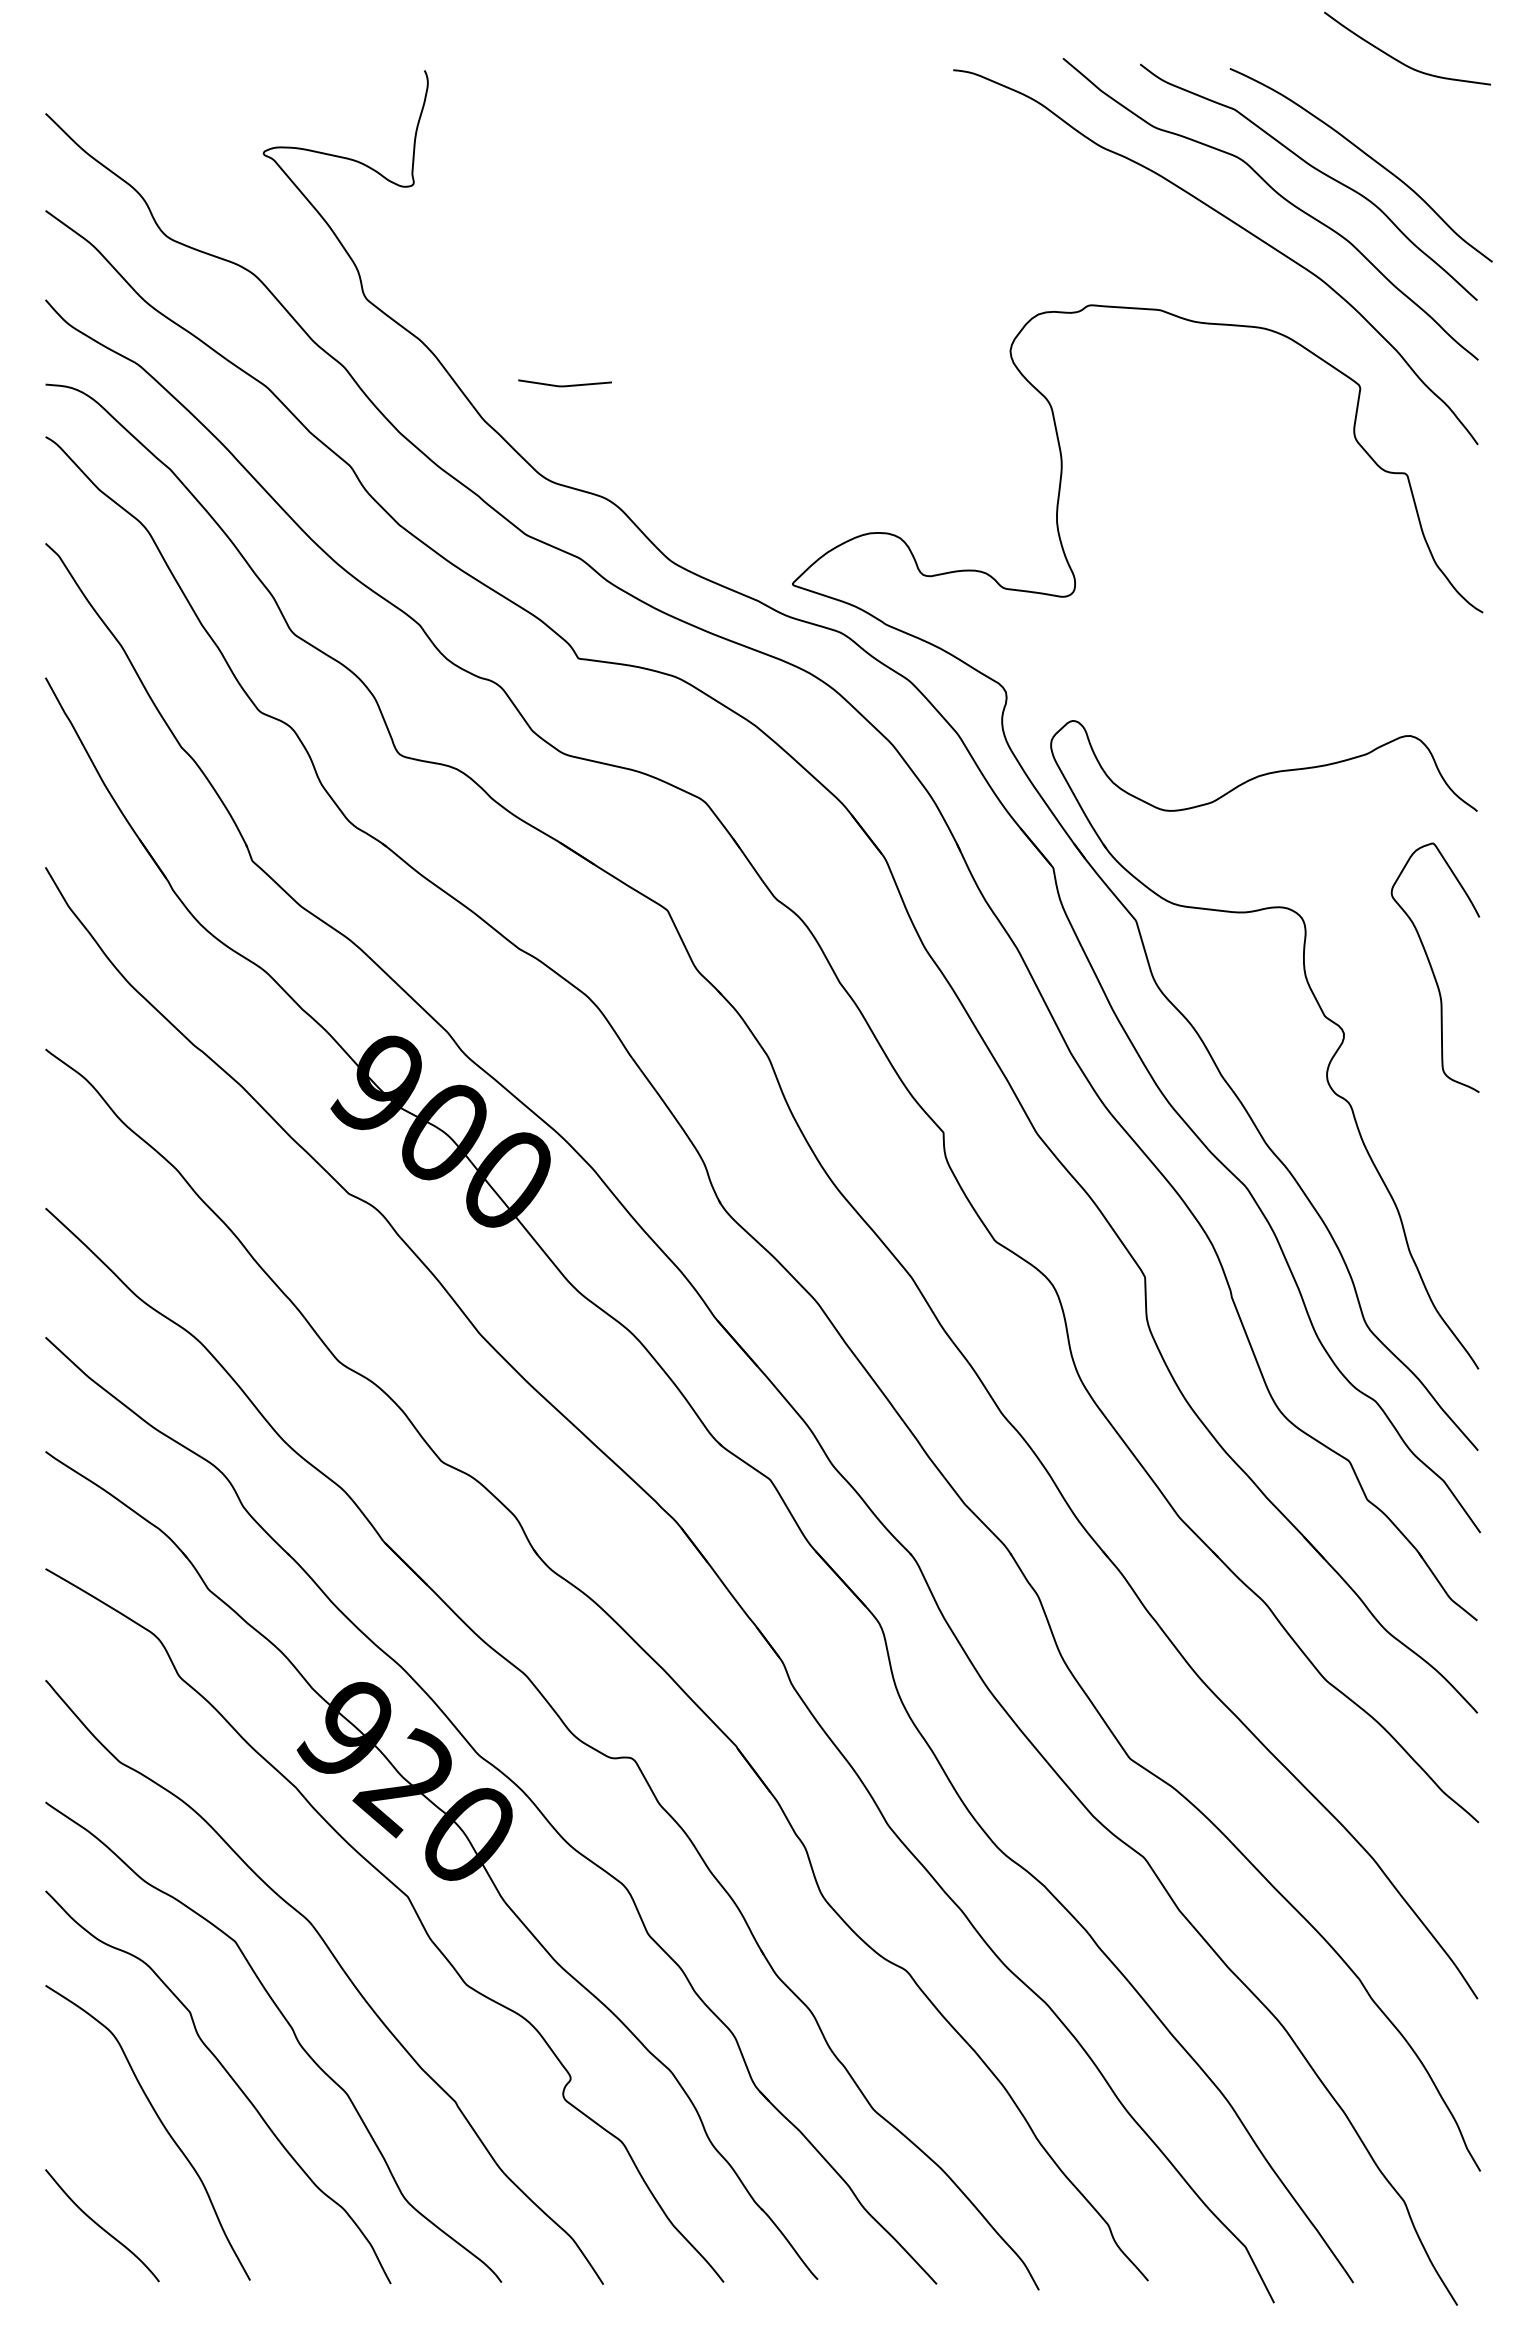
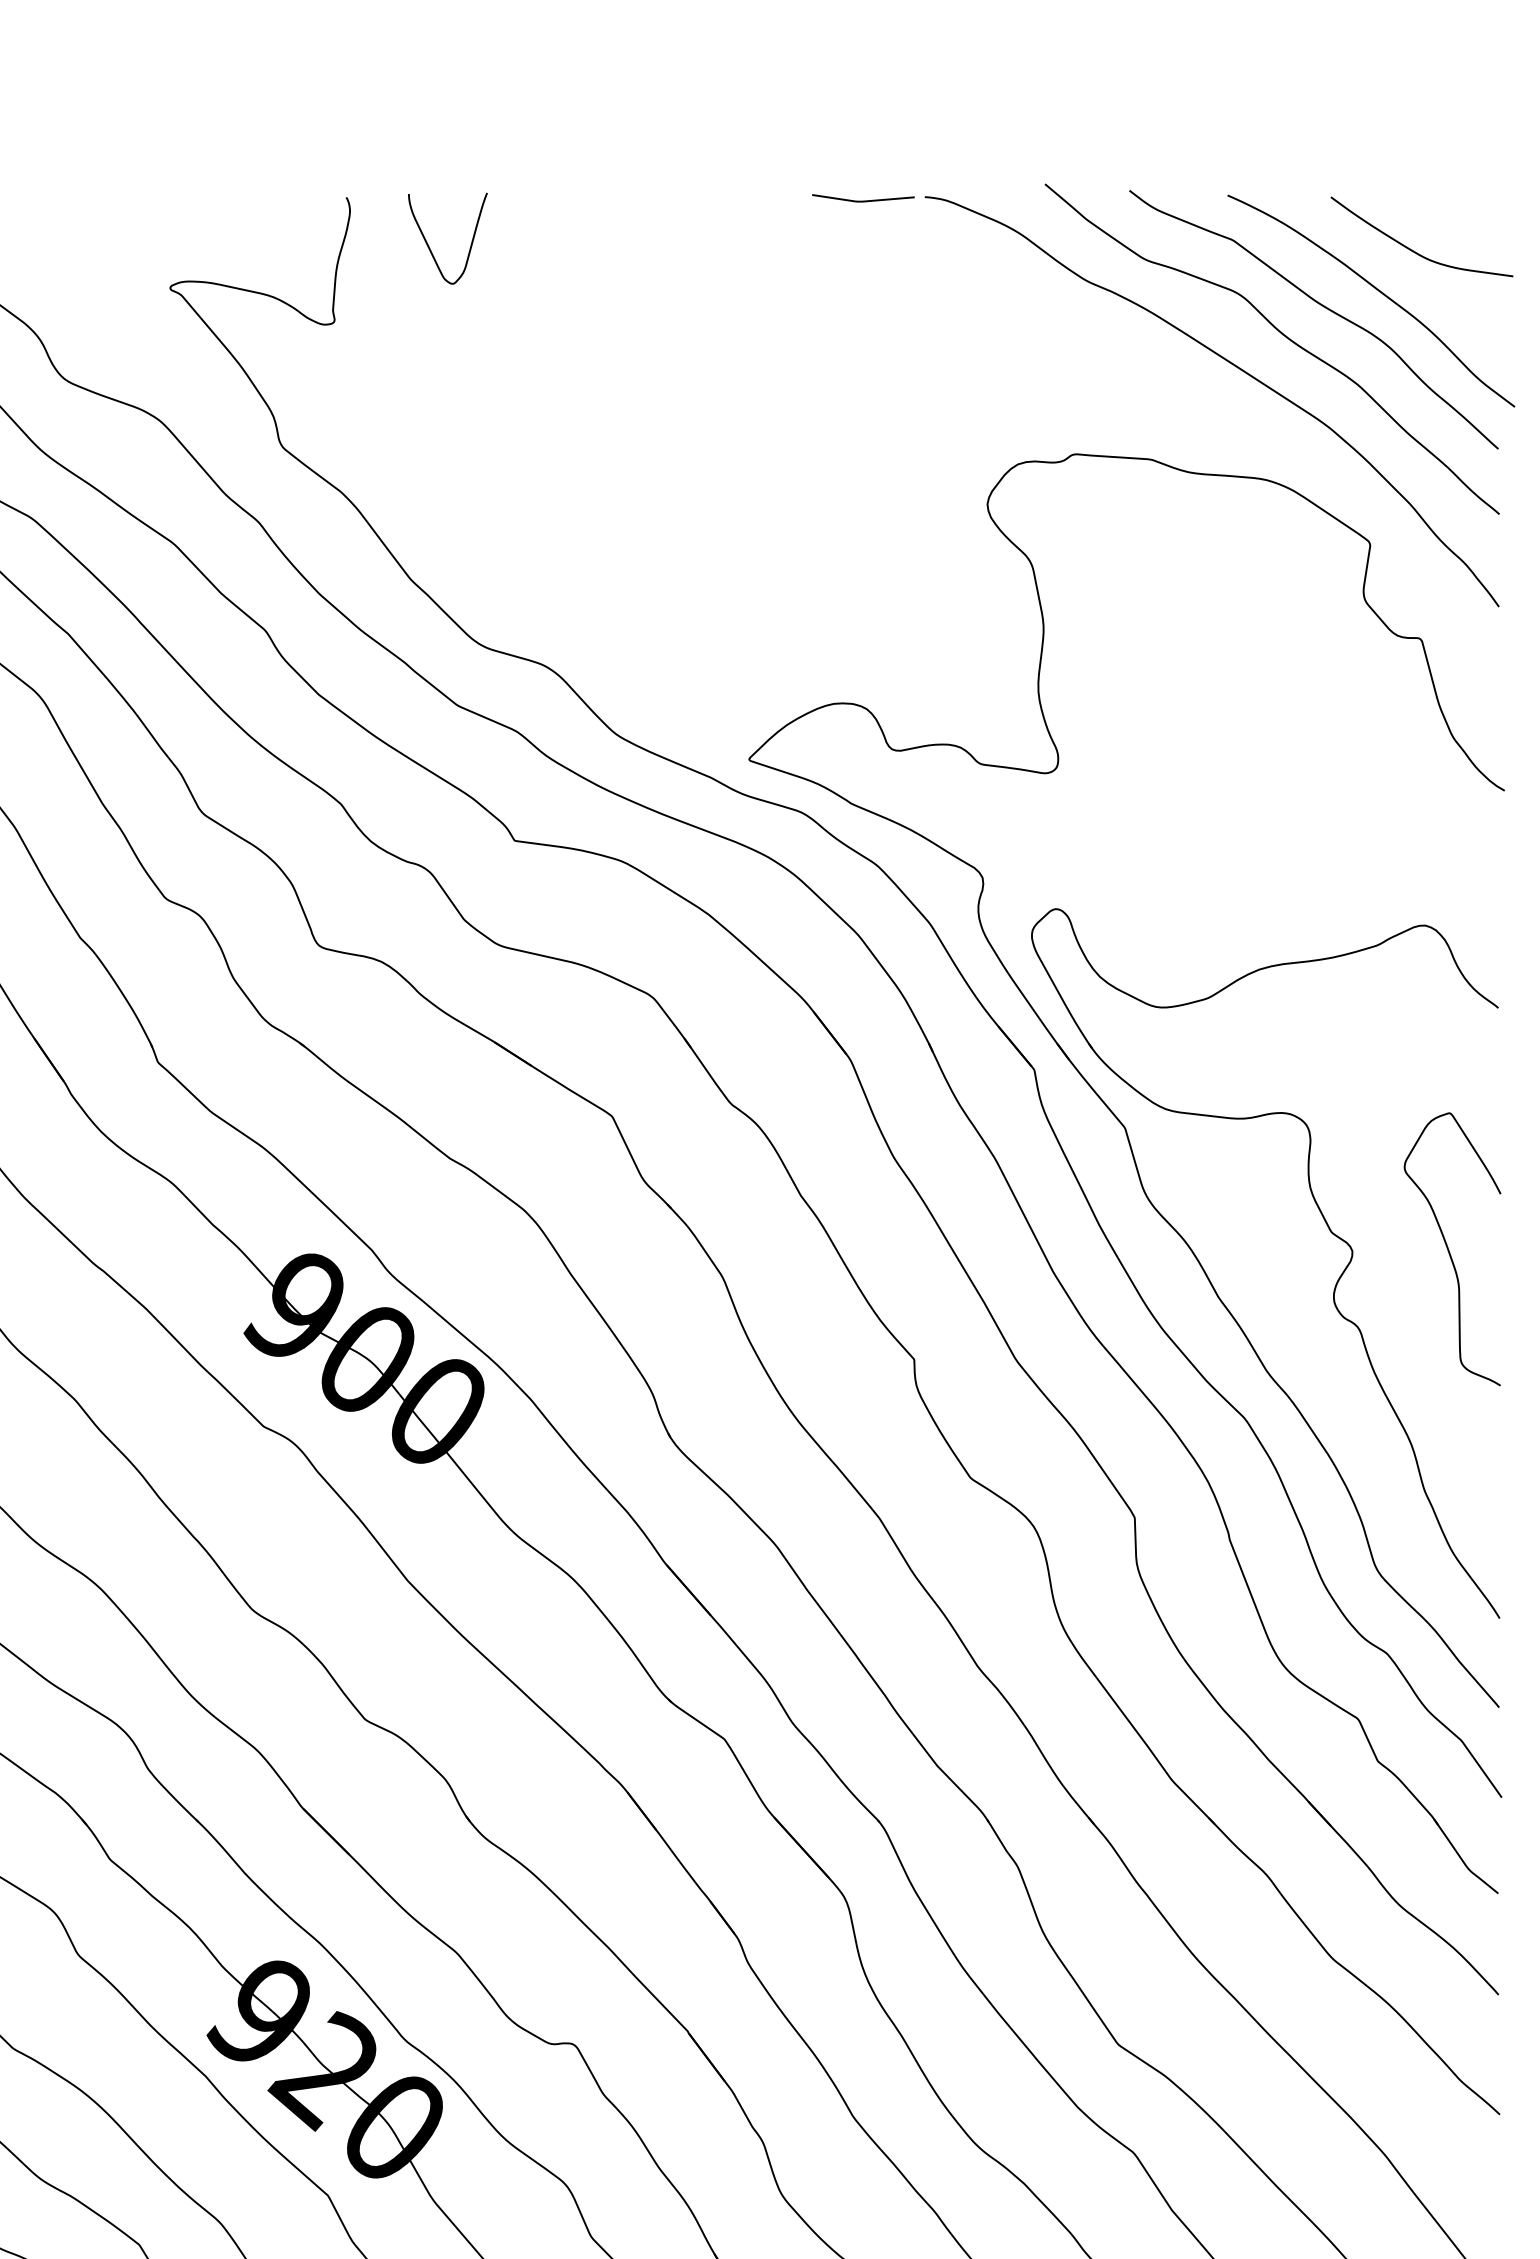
curve: (1401, 61) -> (1415, 251), moved
curve: (500, 114) -> (429, 245), added
curve: (564, 385) -> (862, 200), moved
curve: (1432, 967) -> (1449, 1248), moved

